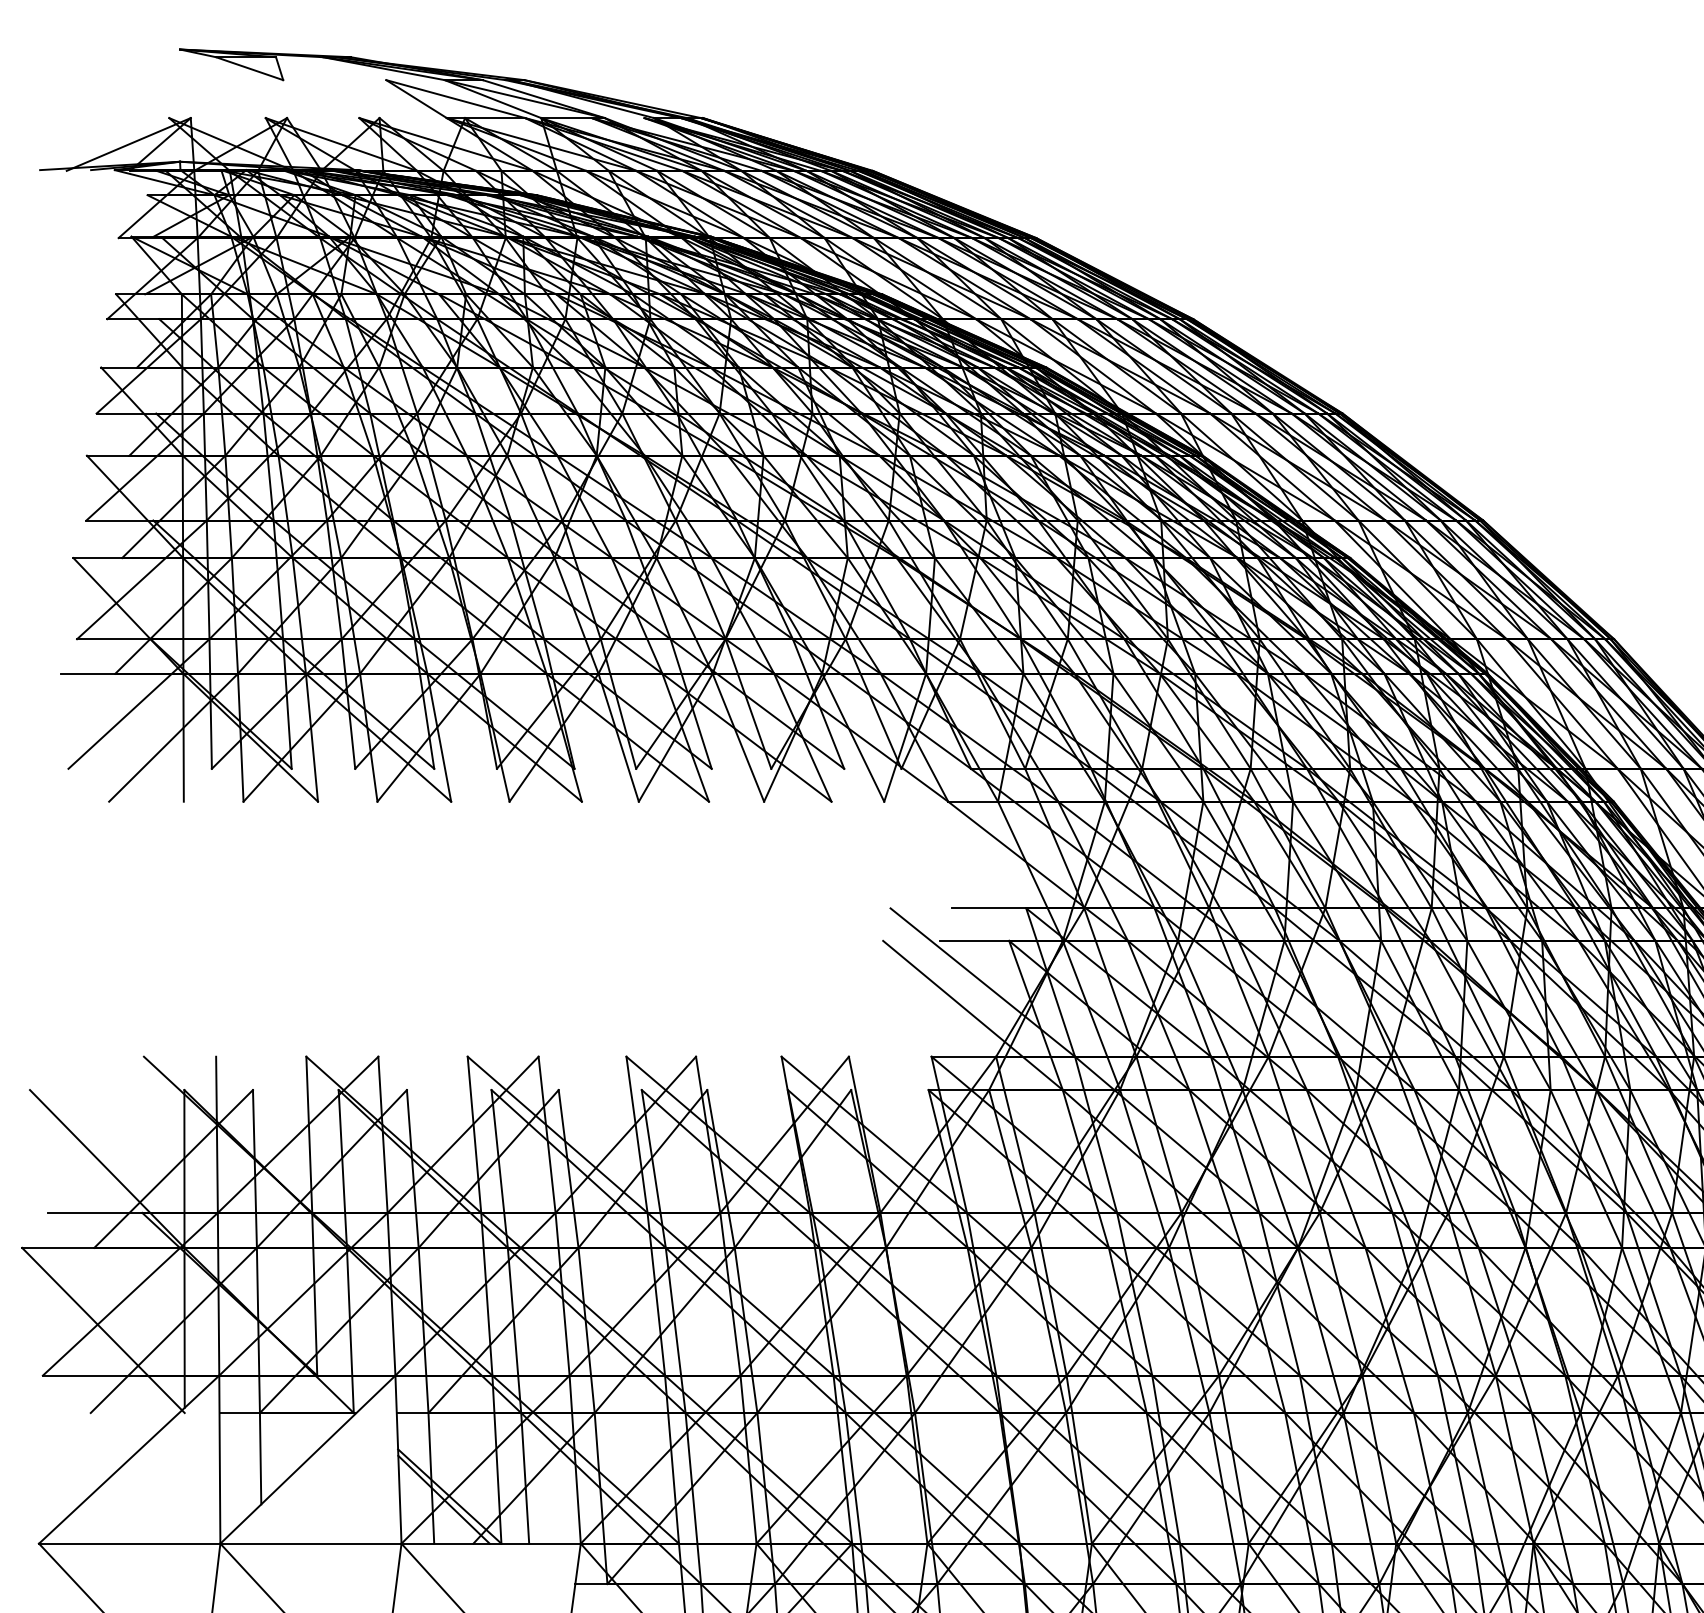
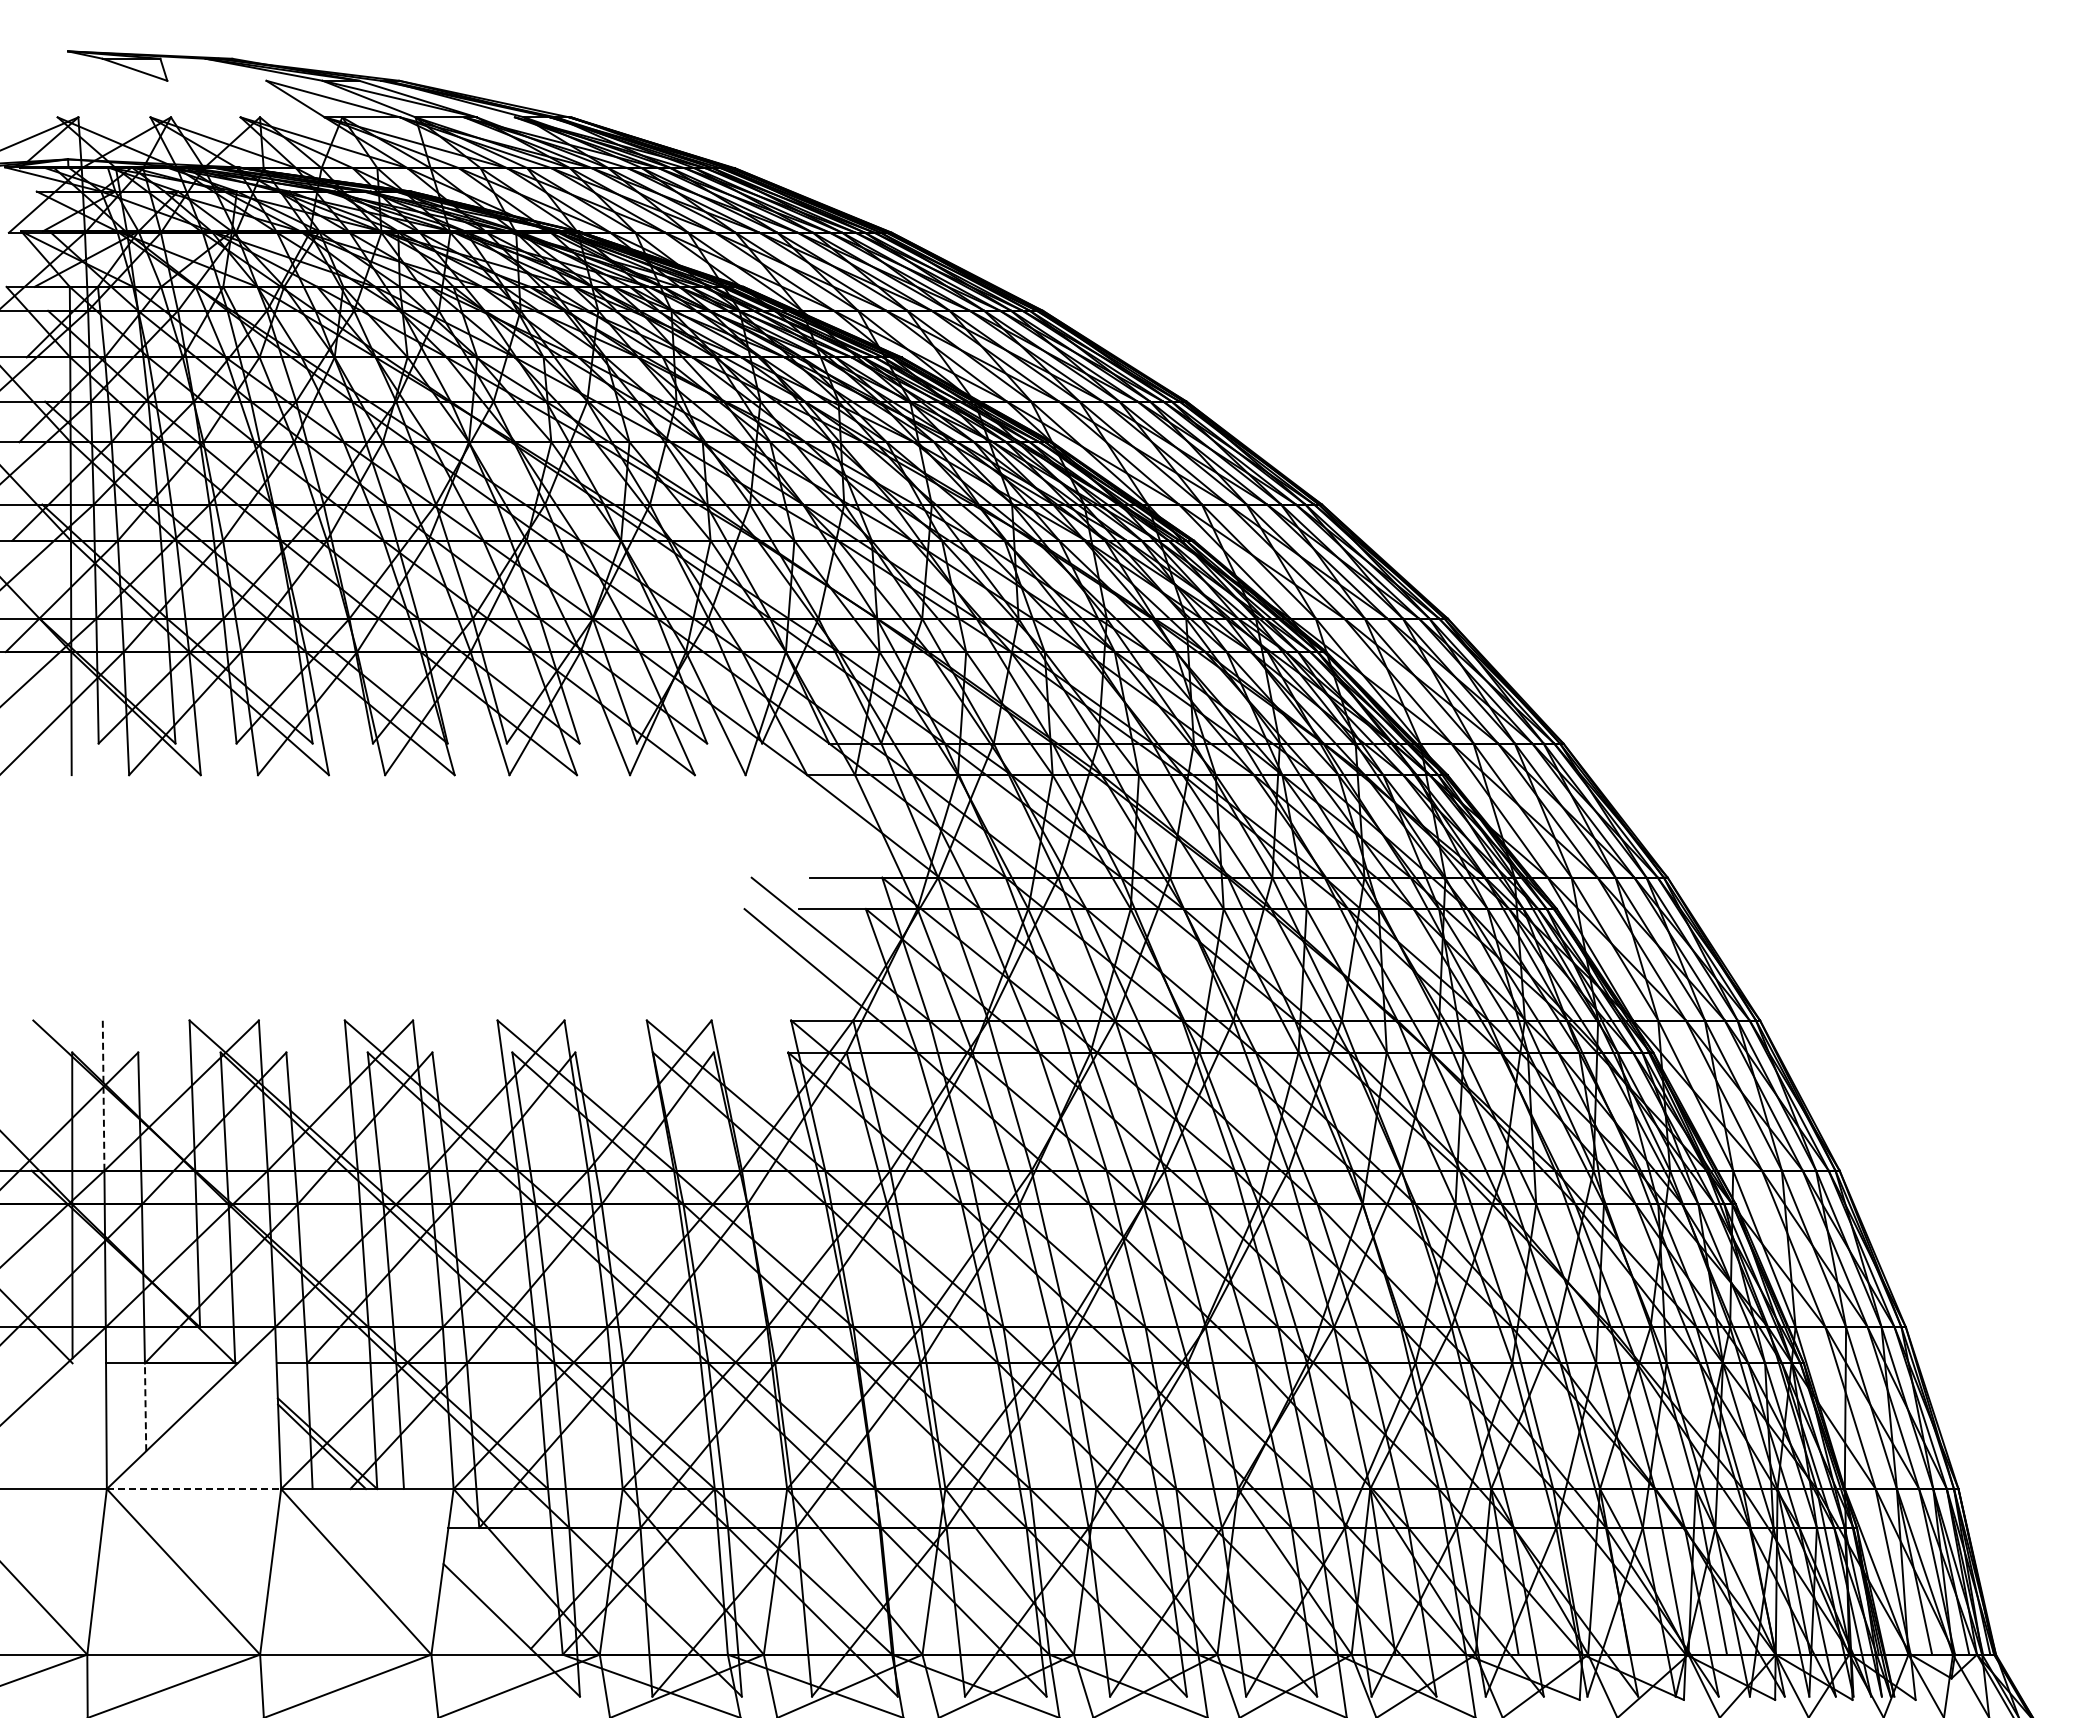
line: (216, 1134) -> (103, 1095), solid -> dashed
line: (260, 1458) -> (145, 1407), solid -> dashed
line: (311, 1544) -> (194, 1489), solid -> dashed

